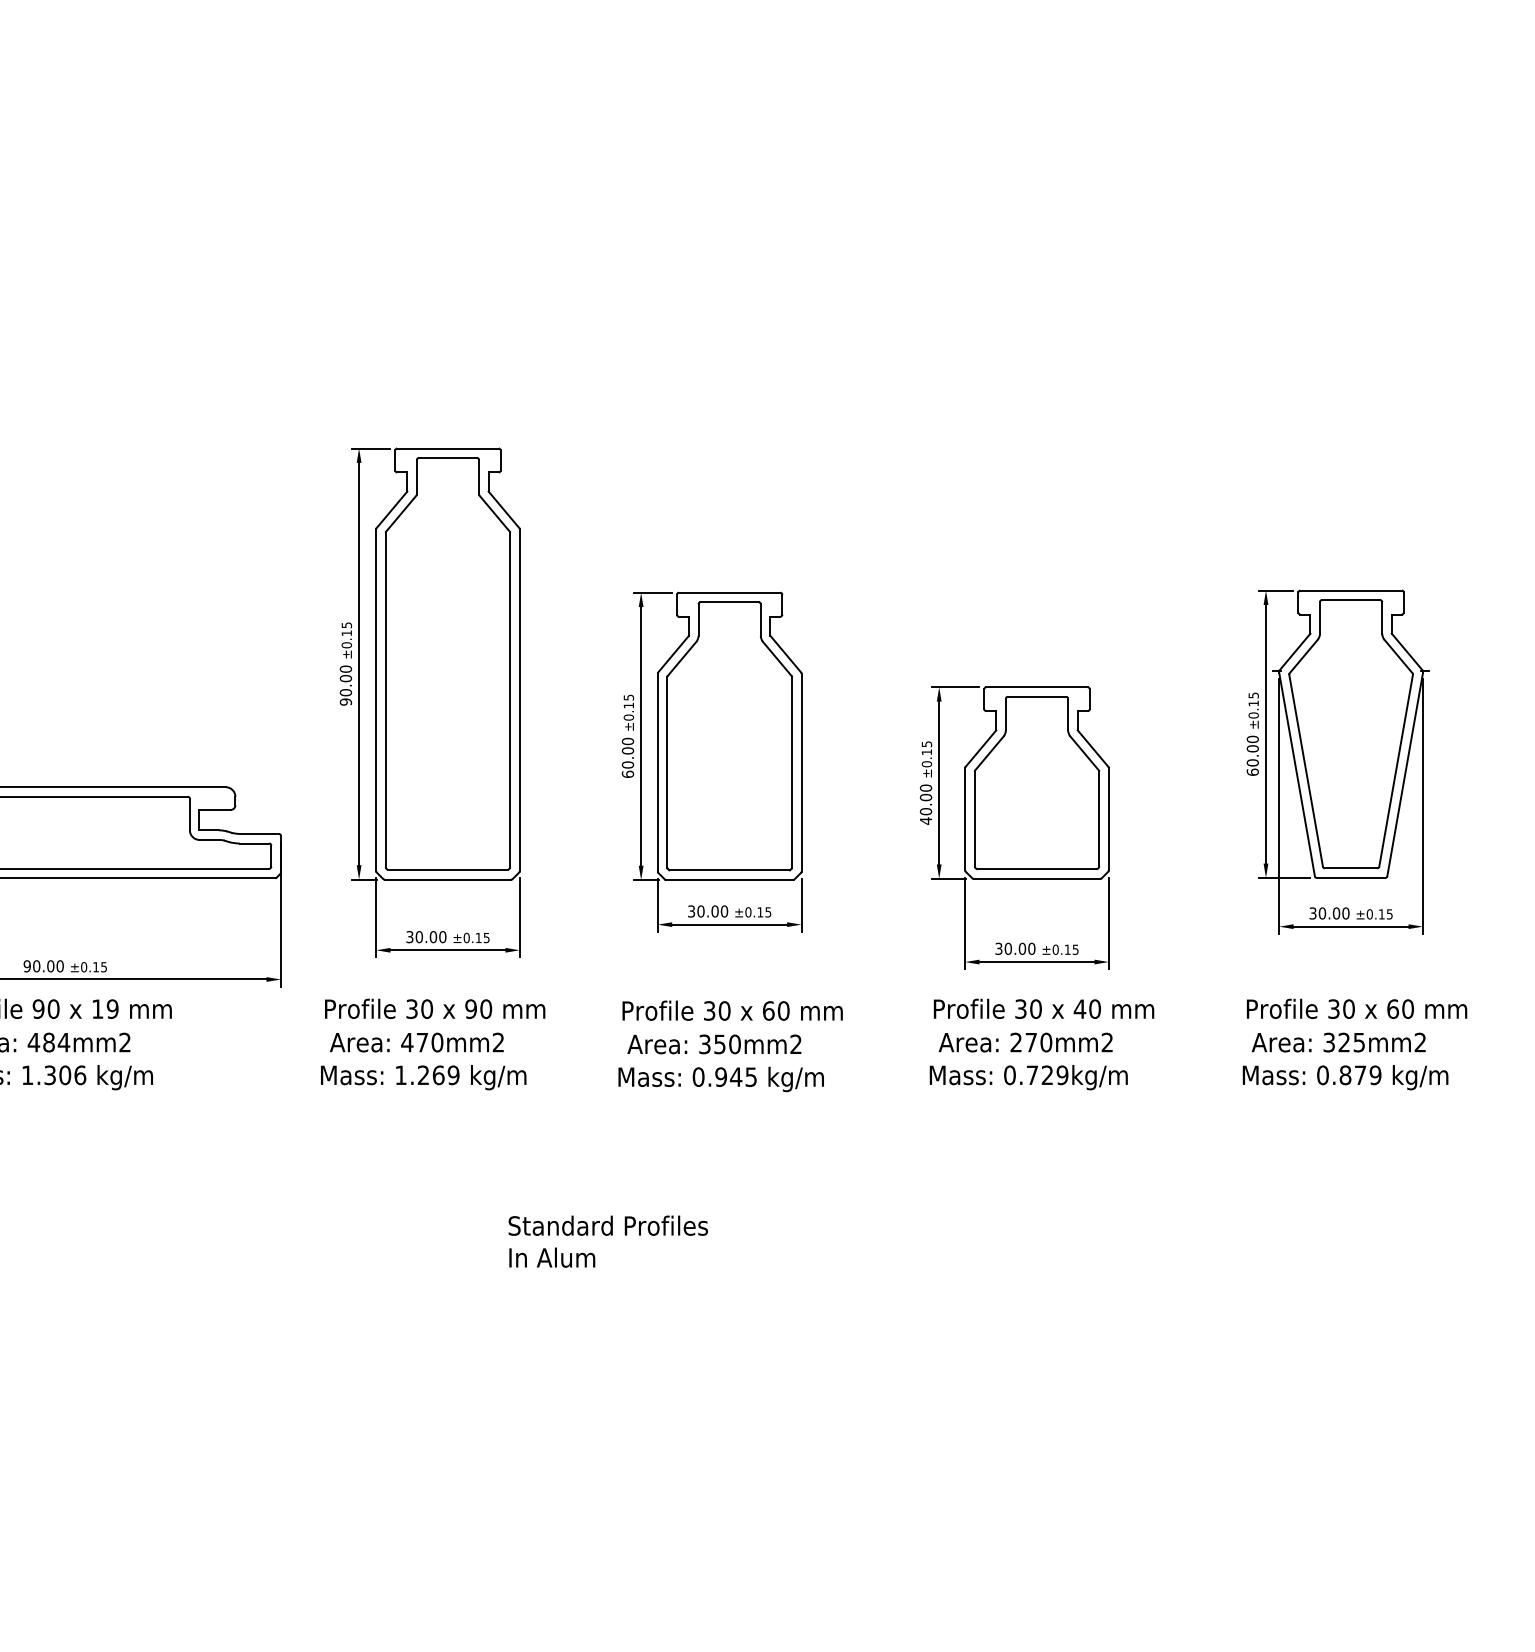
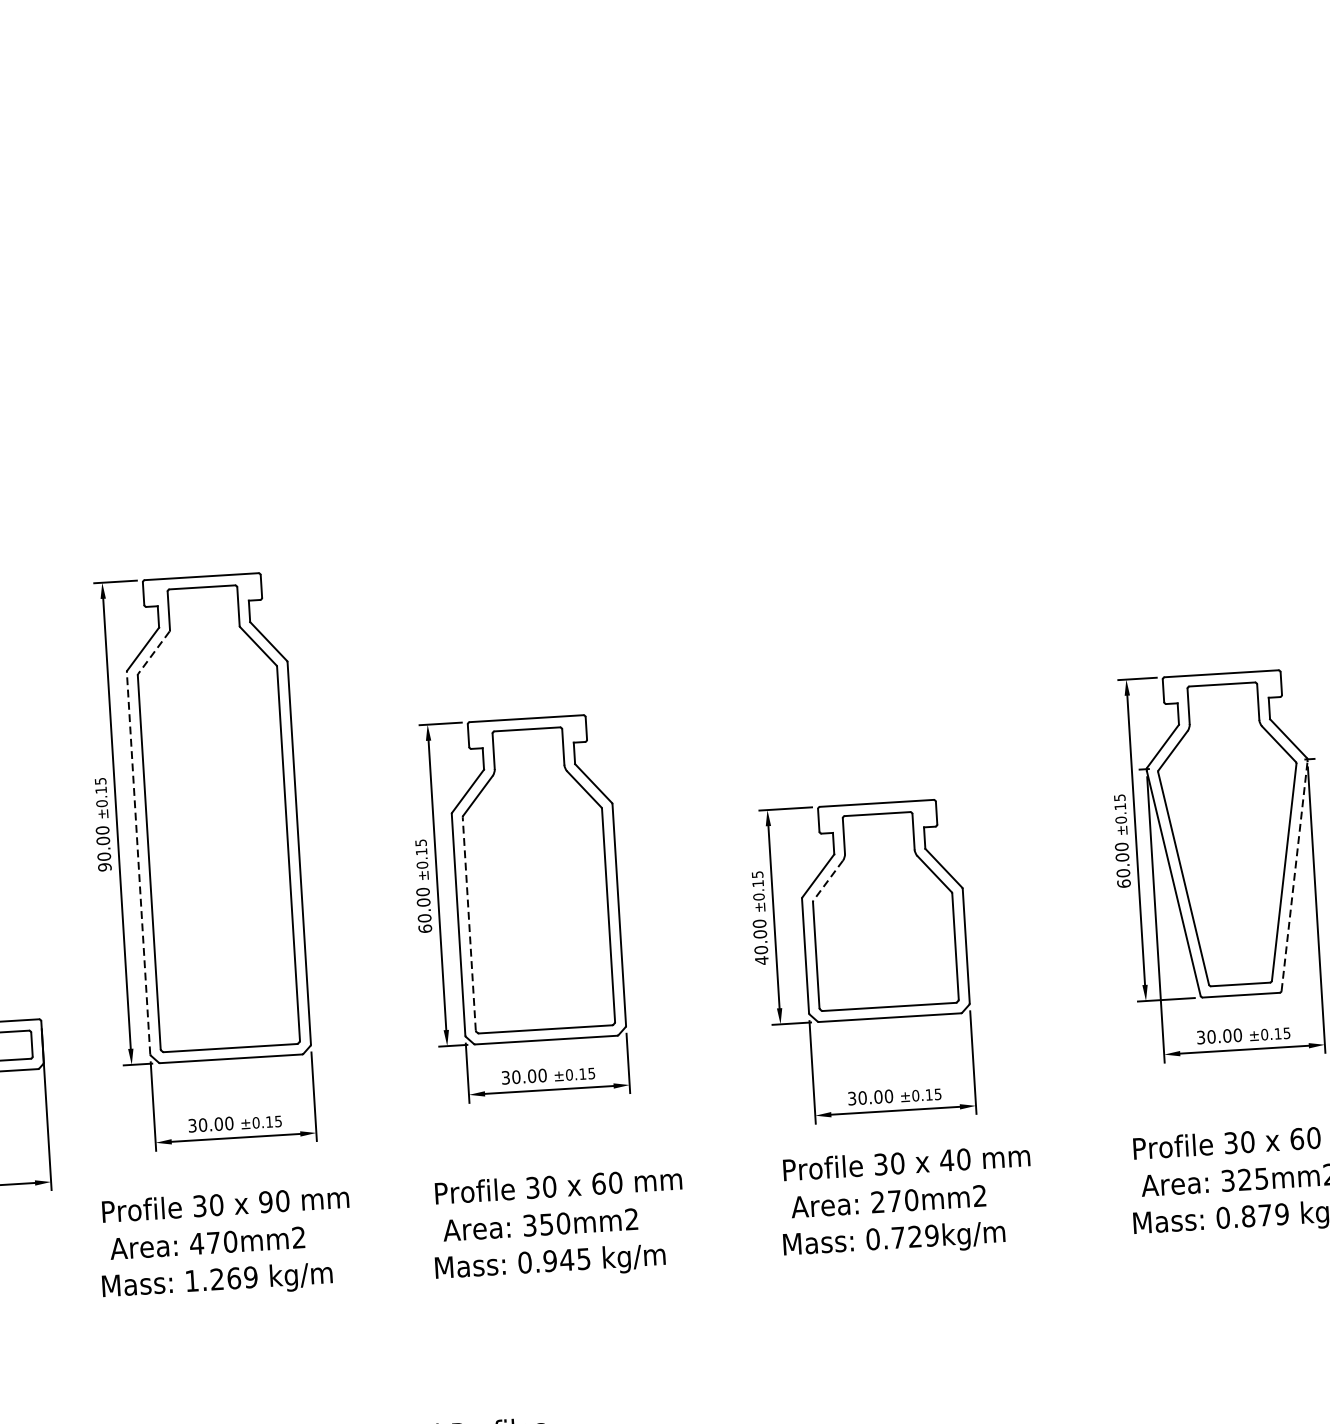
line: (401, 513) -> (154, 652), solid -> dashed
line: (376, 700) -> (138, 863), solid -> dashed
line: (989, 753) -> (828, 880), solid -> dashed
line: (667, 771) -> (469, 922), solid -> dashed
line: (1405, 774) -> (1294, 875), solid -> dashed

